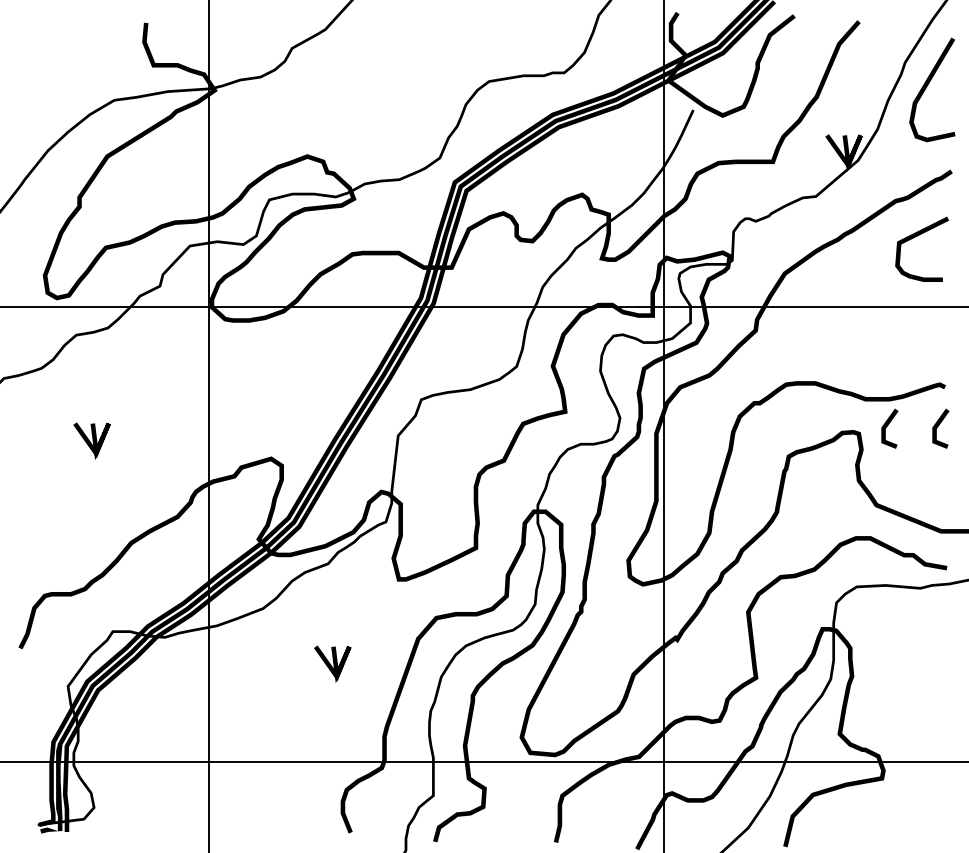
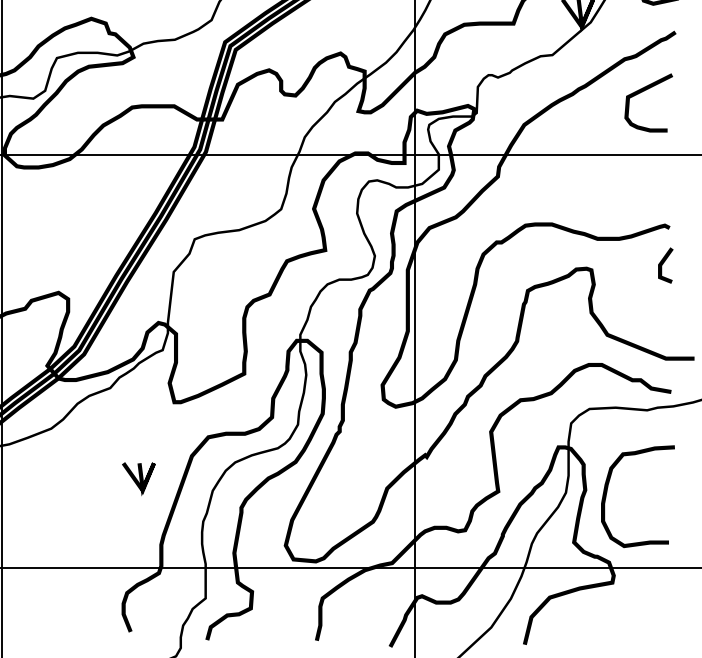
line: (887, 426) -> (617, 263), removed
line: (333, 663) -> (139, 478), moved
curve: (877, 674) -> (608, 488), added

